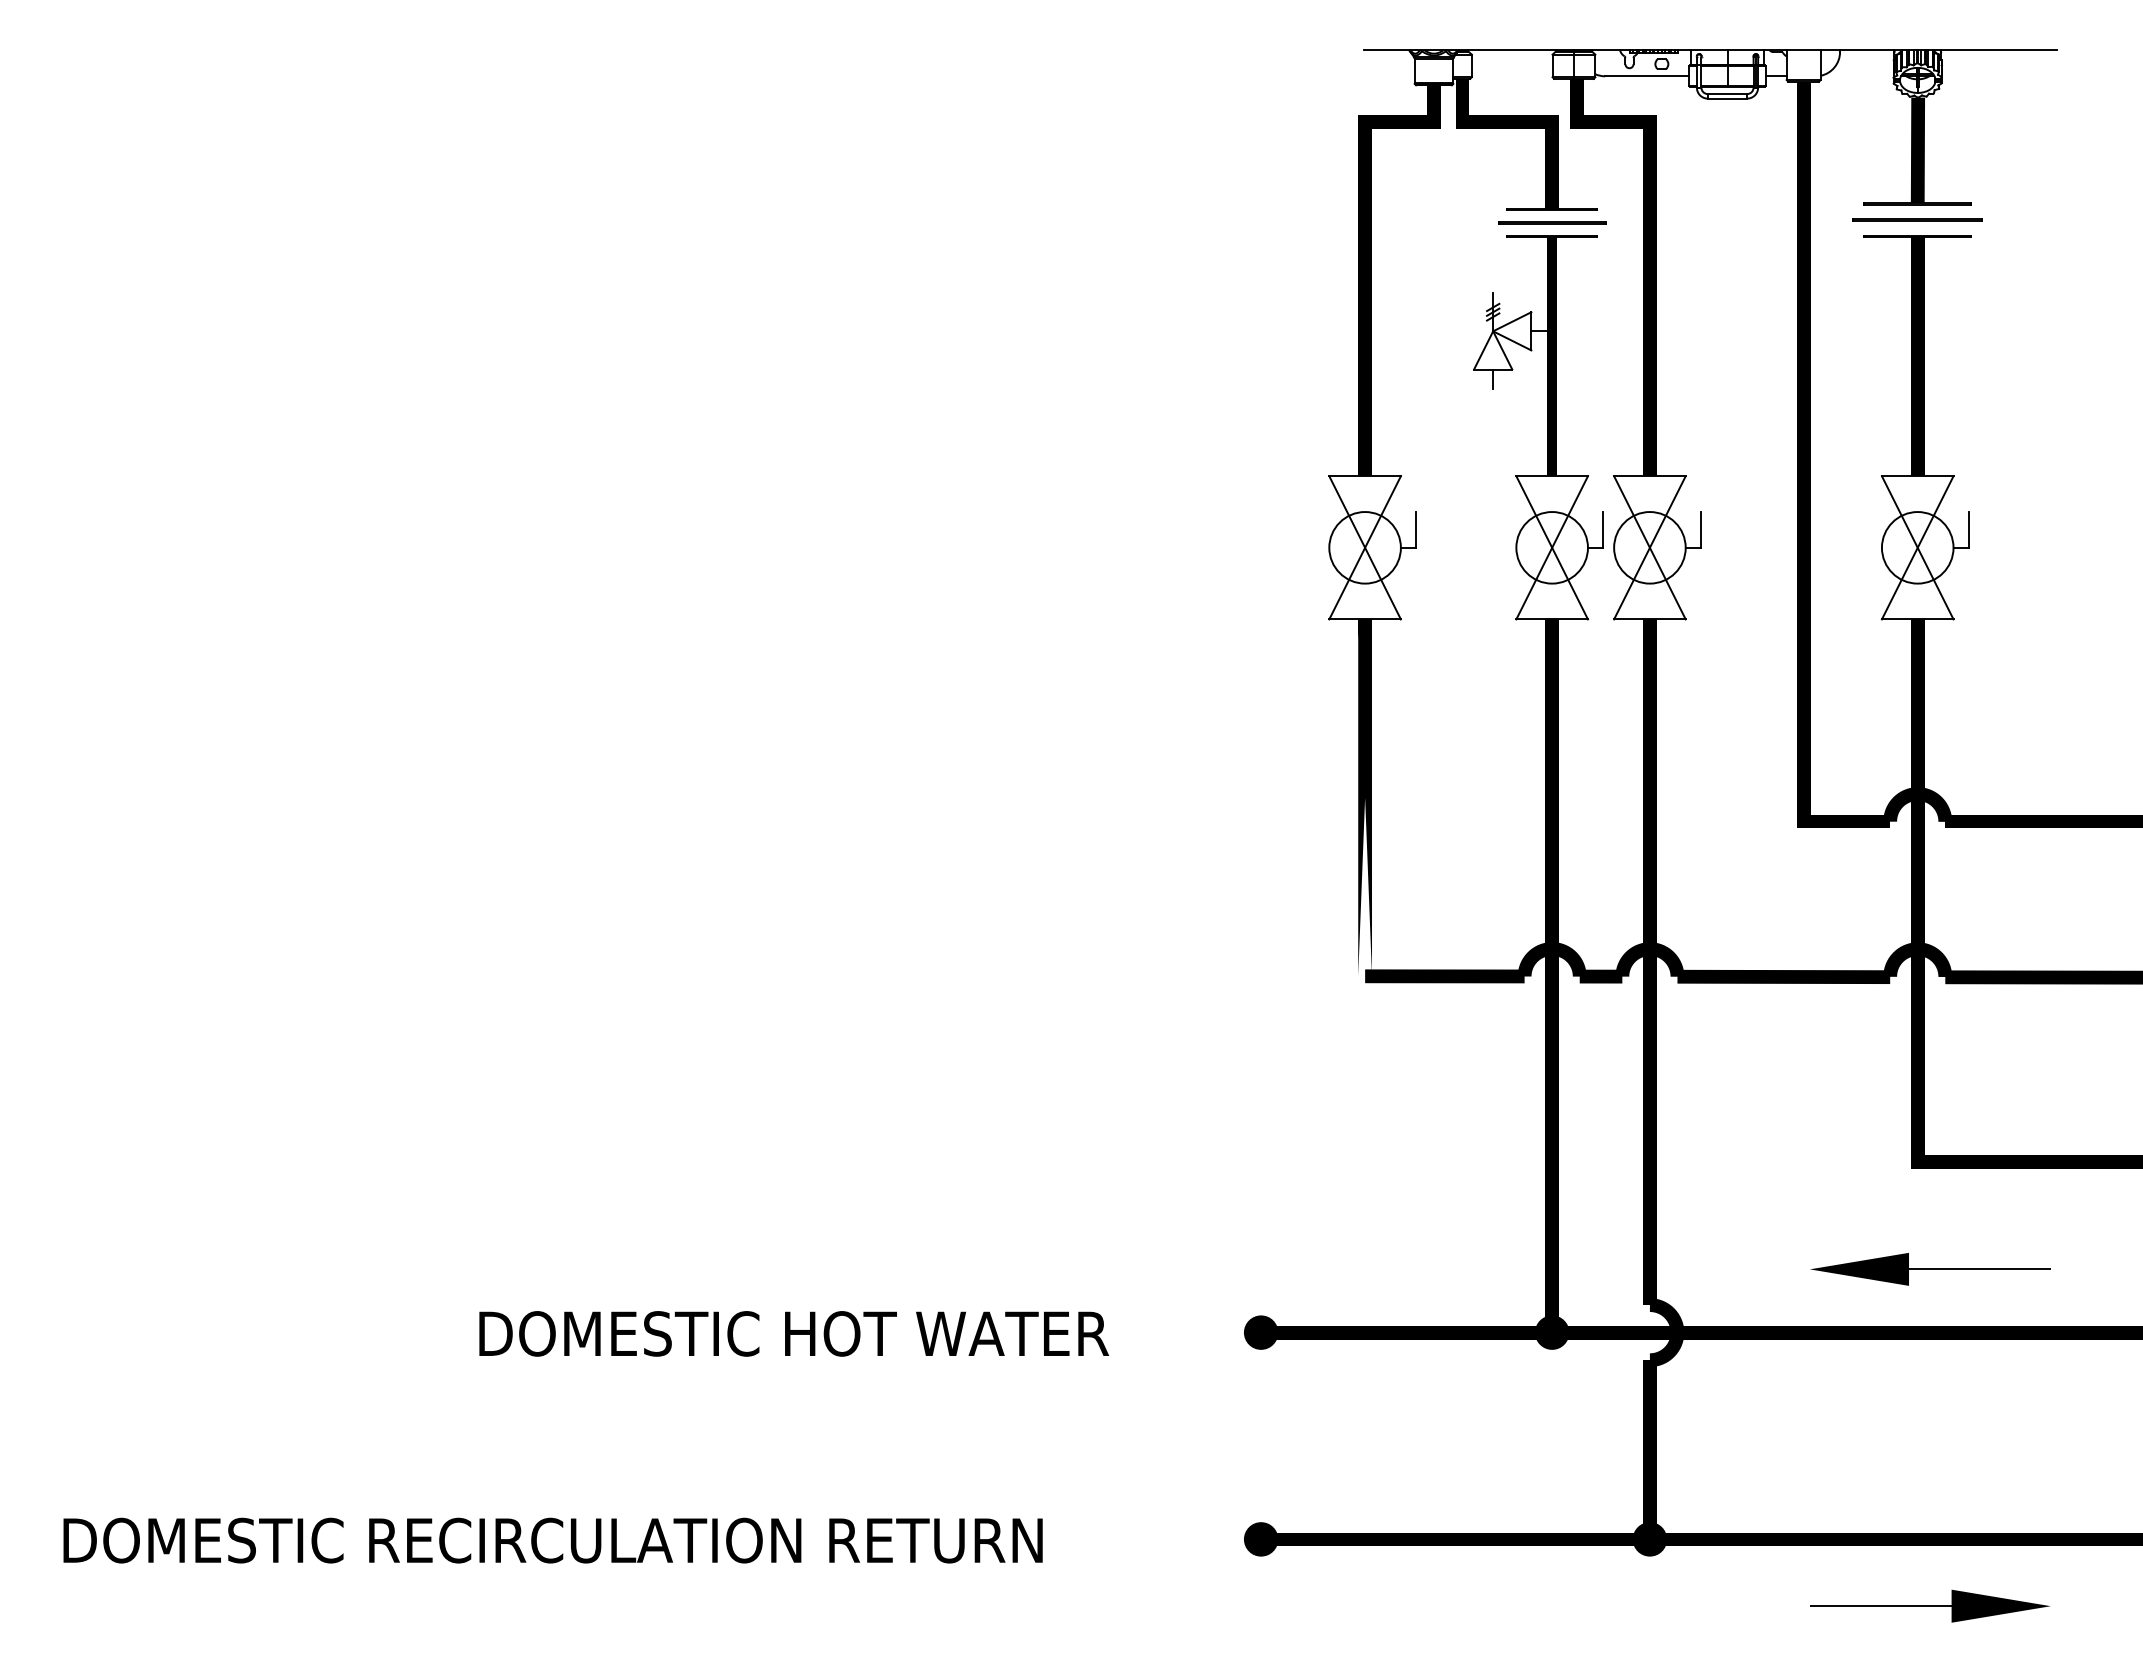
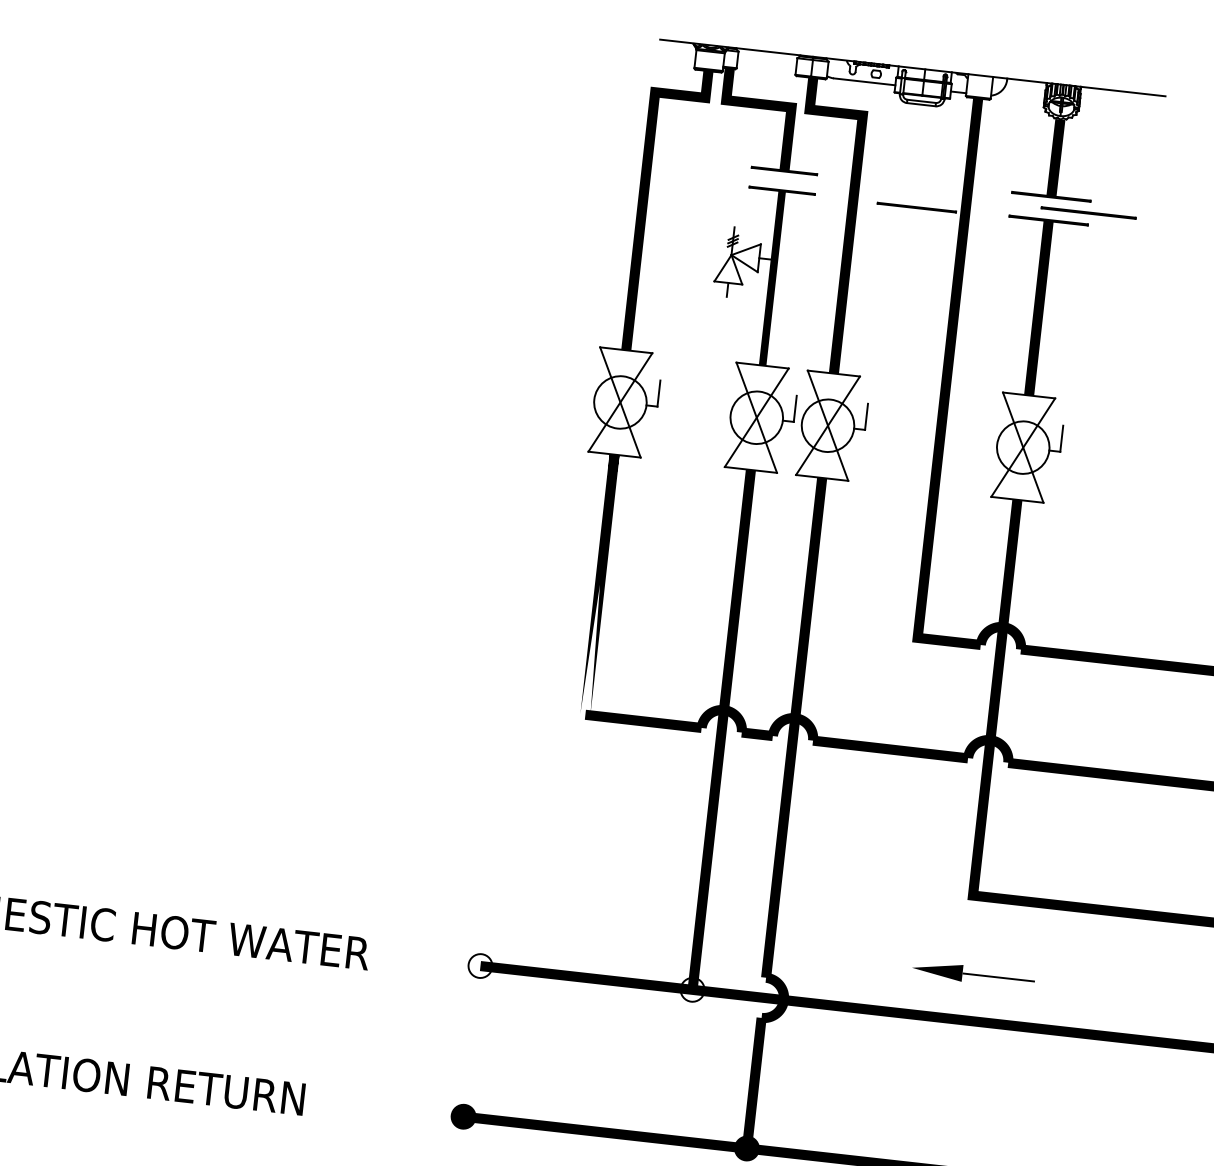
line: (1917, 219) -> (1088, 212), moved
line: (1552, 222) -> (917, 207), moved
part: (1930, 1269) -> (973, 974), size x0.7
fill: (1260, 1332) -> (480, 965), removed
fill: (1551, 1332) -> (692, 989), removed

